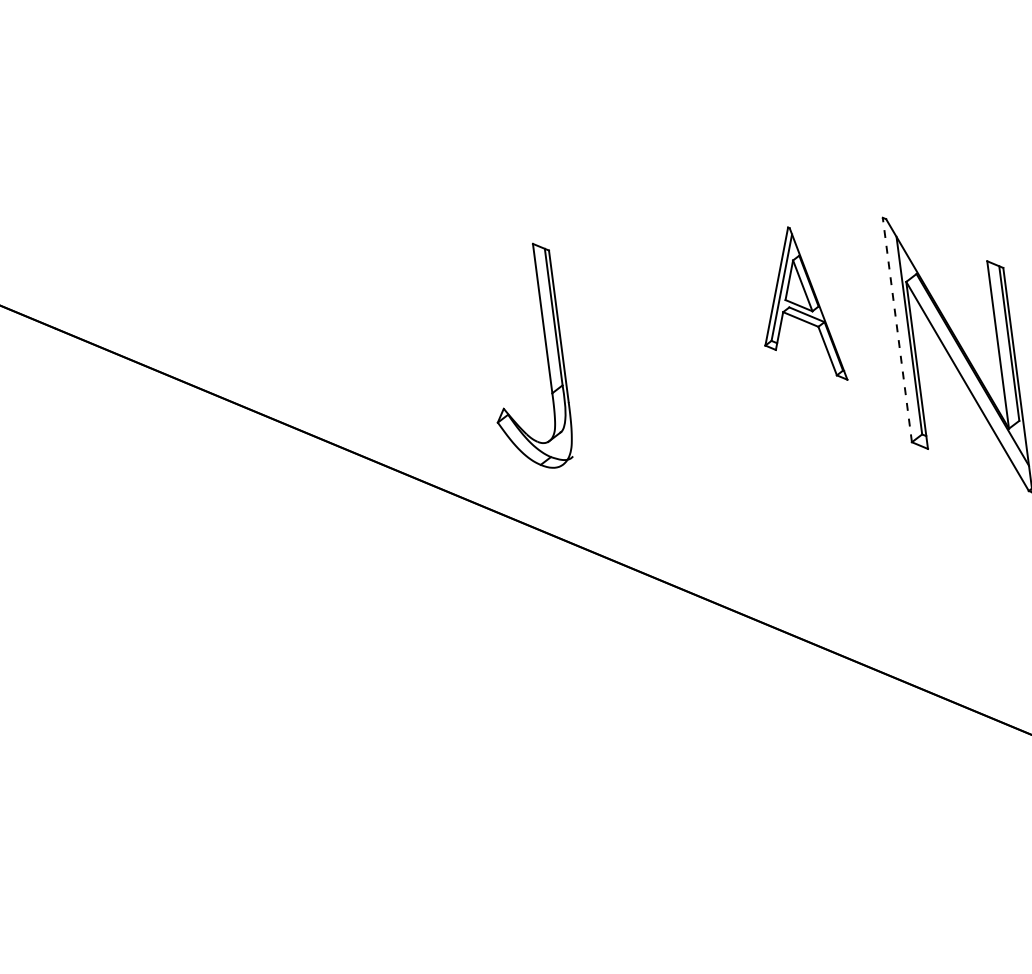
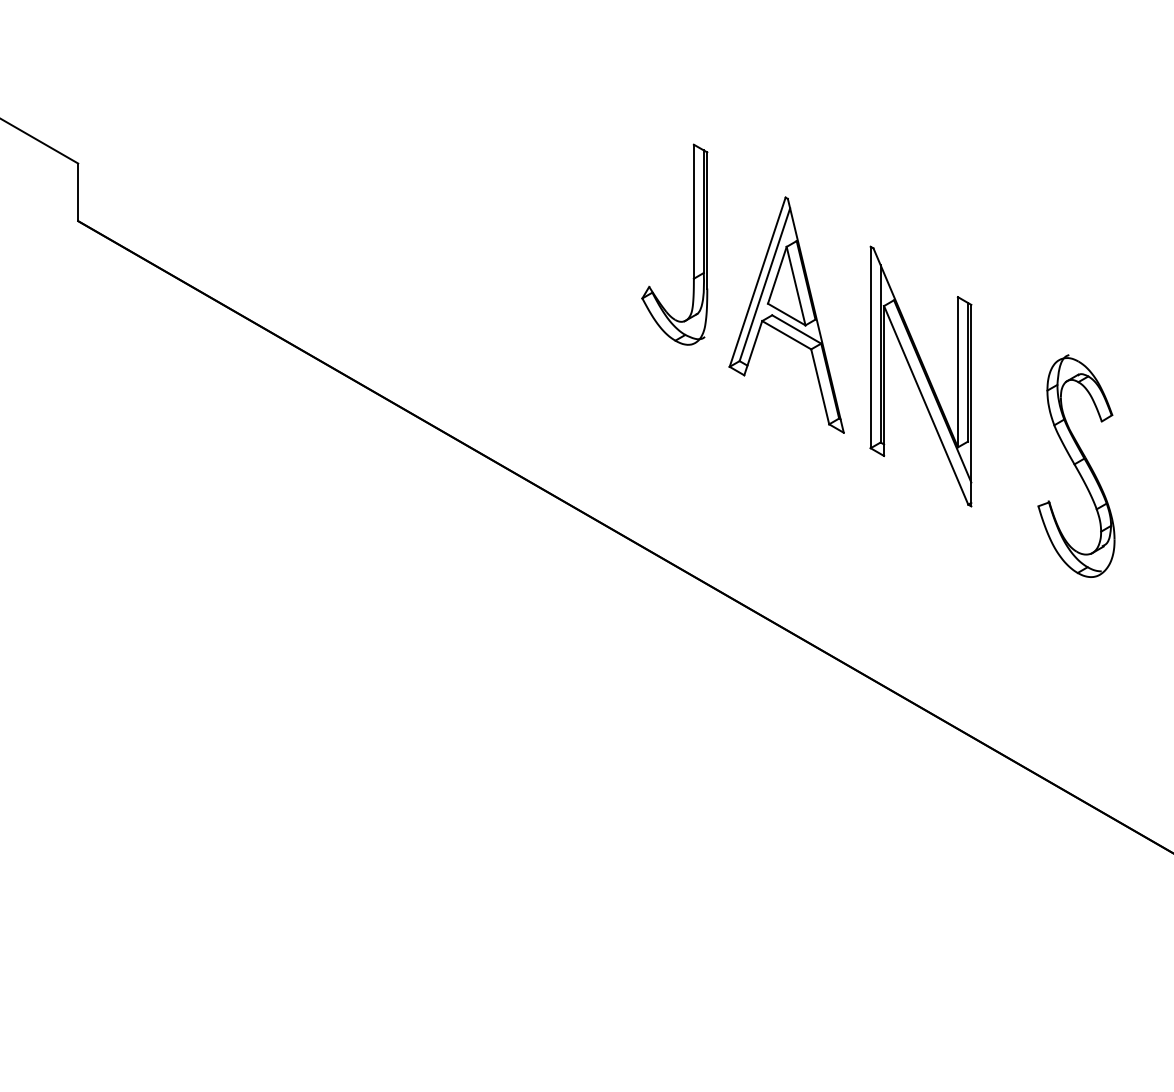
part: (798, 305) -> (786, 314), size x1.67
line: (897, 330) -> (870, 347), dashed -> solid
part: (546, 355) -> (693, 244), moved

